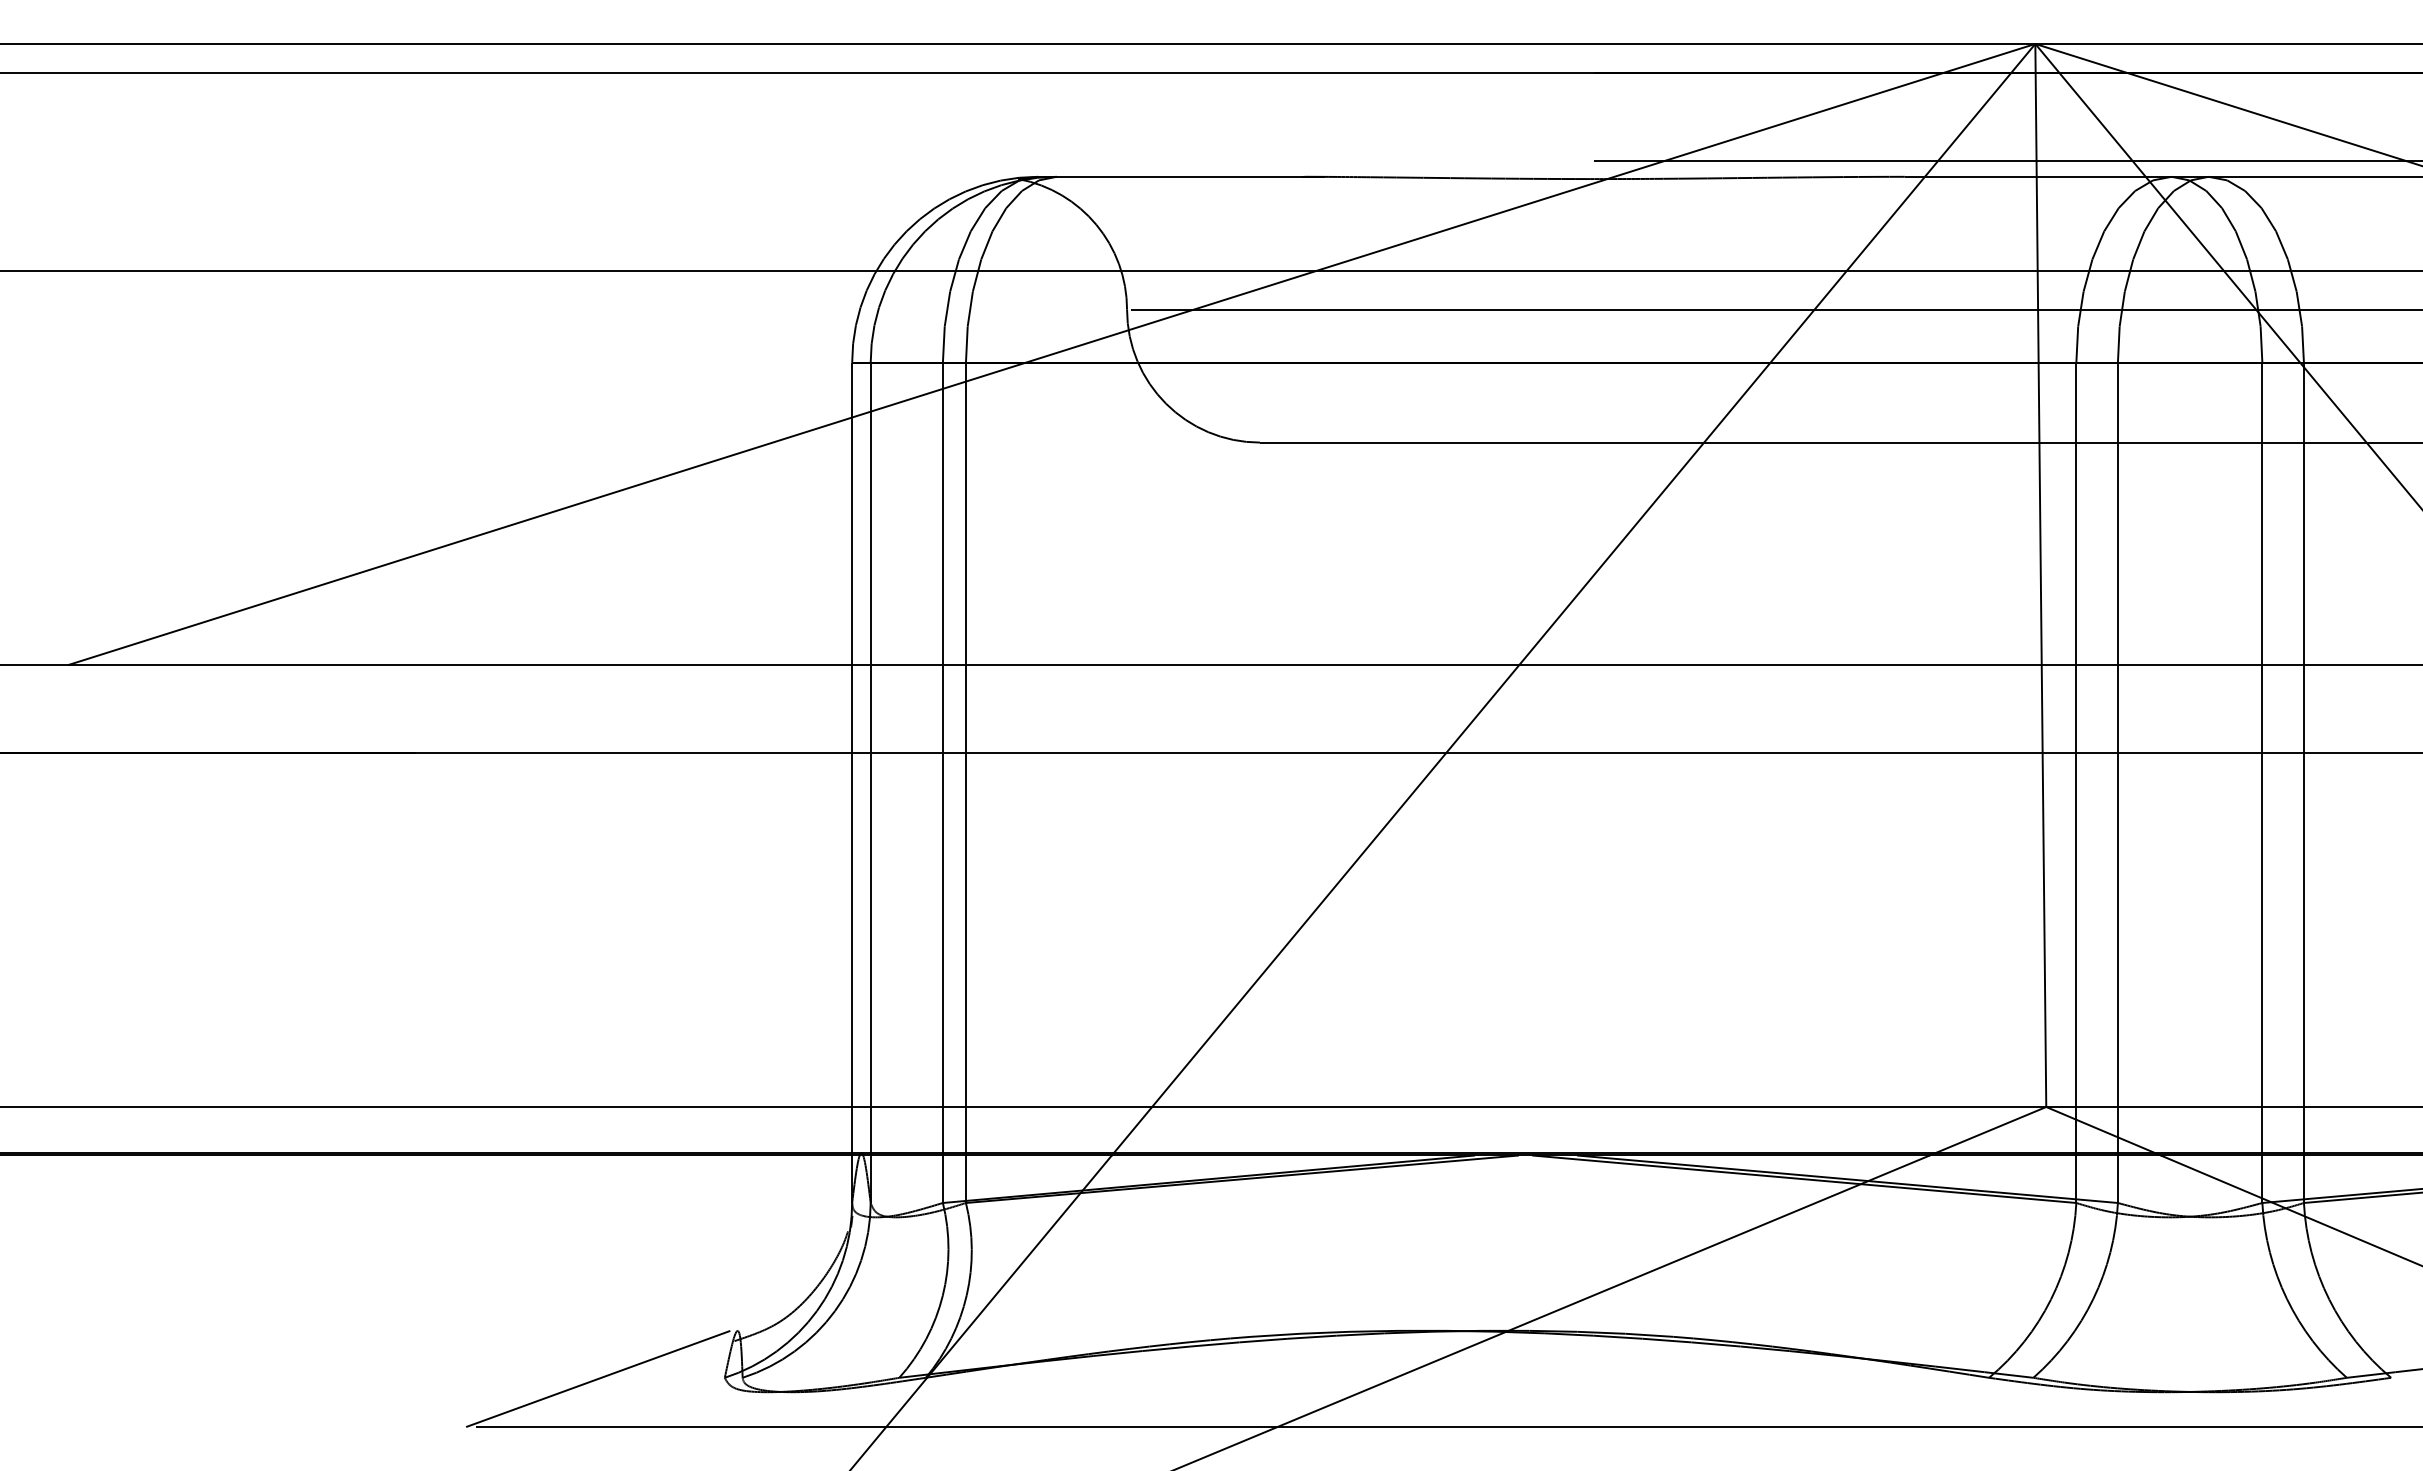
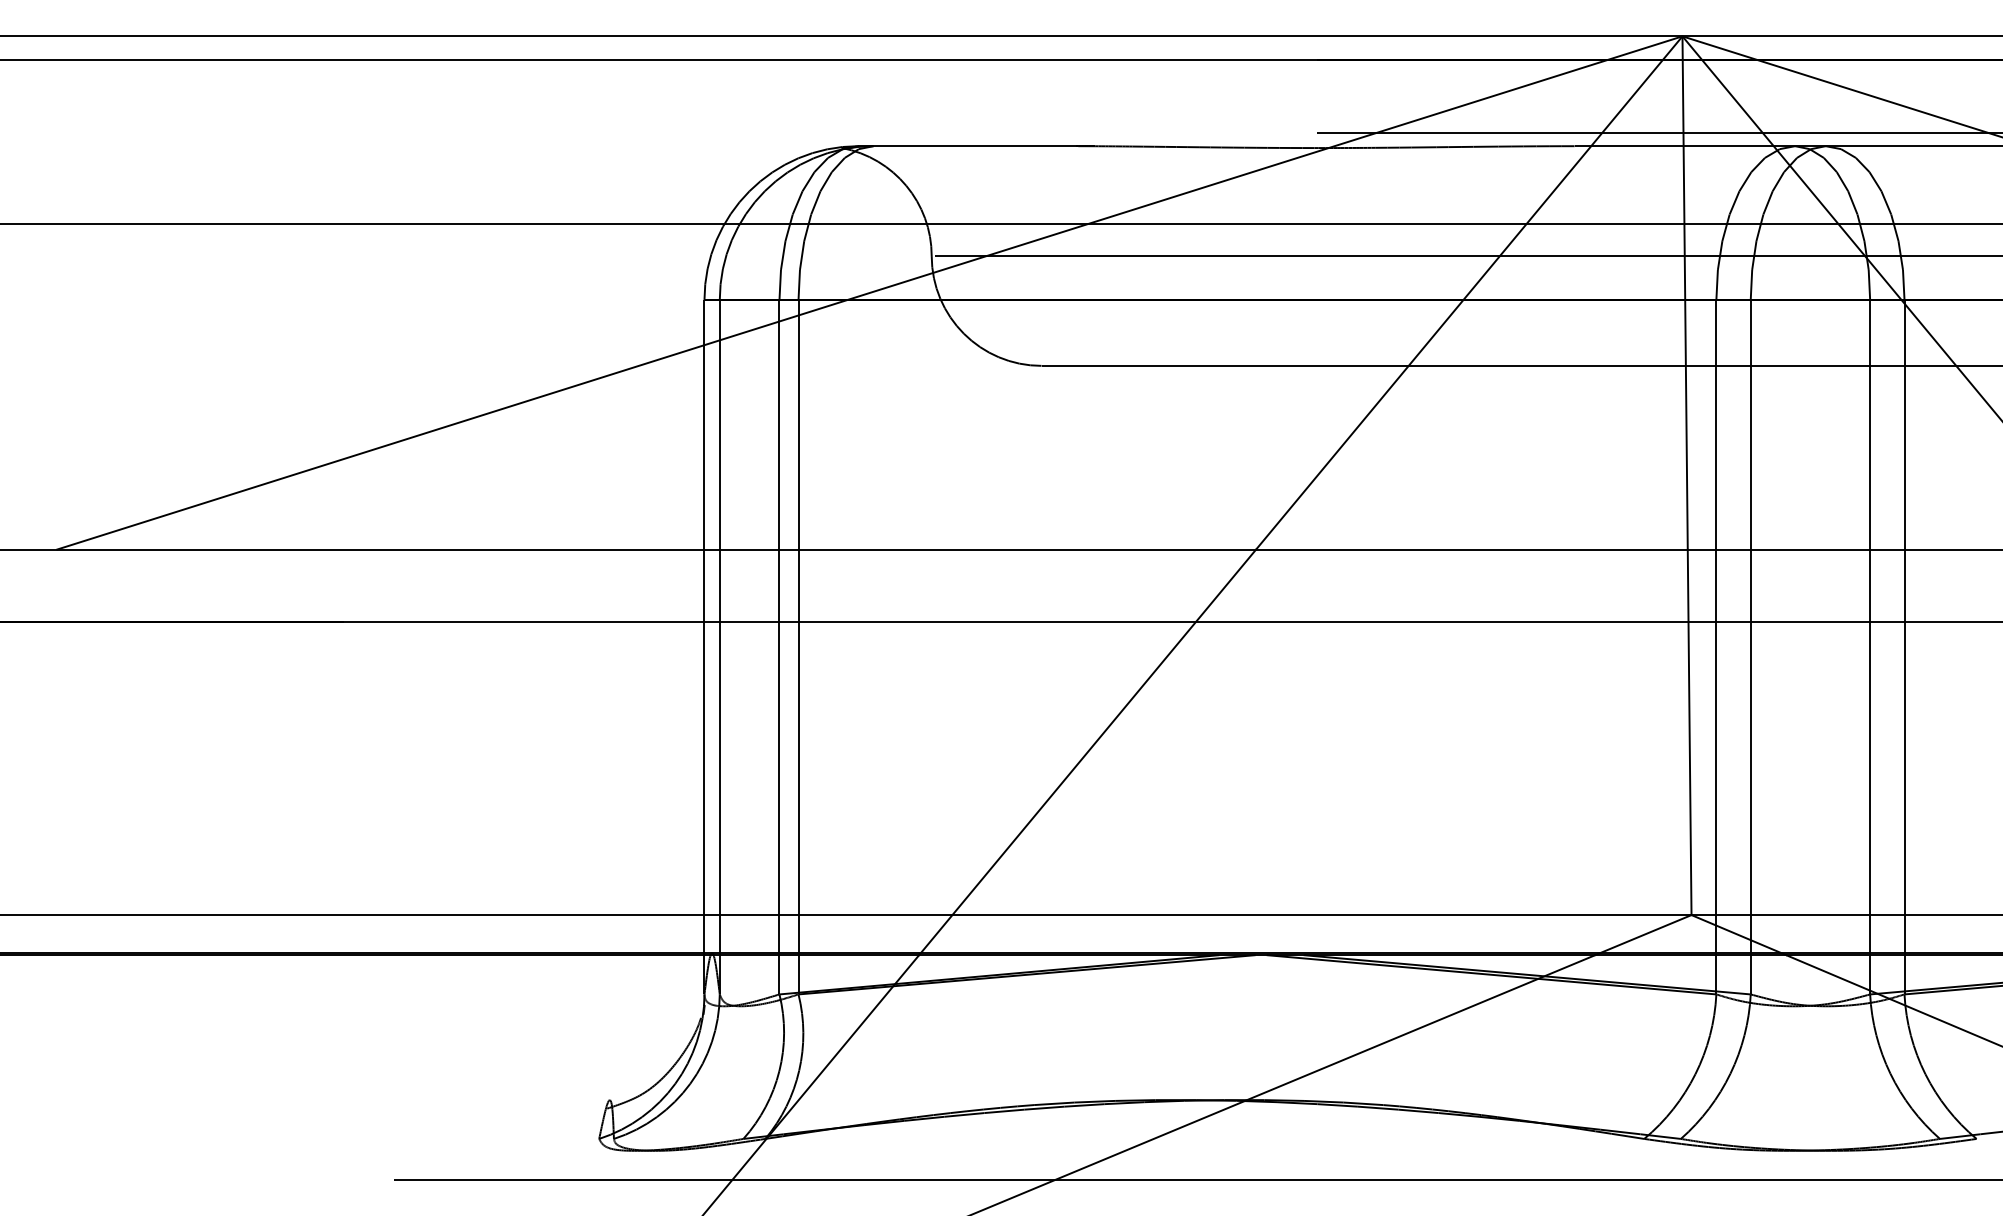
line: (598, 1378) -> (494, 1139), removed

